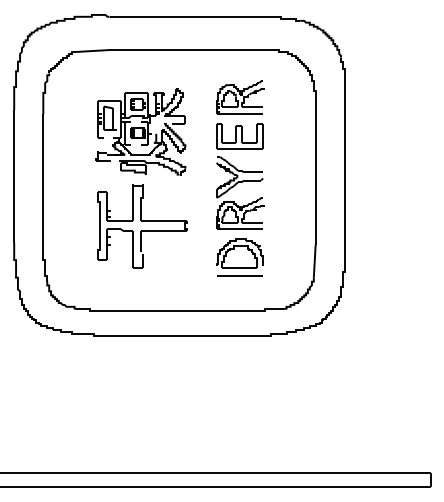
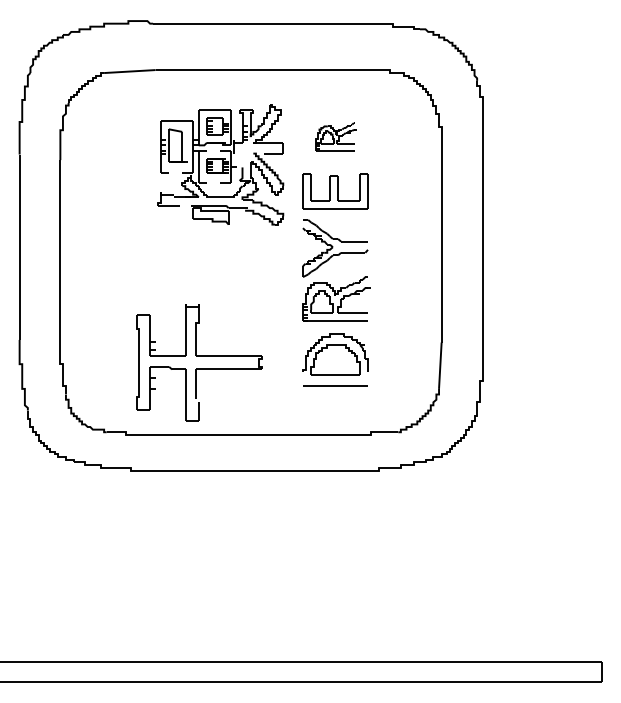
part: (240, 97) -> (336, 136), size x0.6
part: (140, 131) -> (220, 164), moved
part: (142, 225) -> (199, 362), moved

